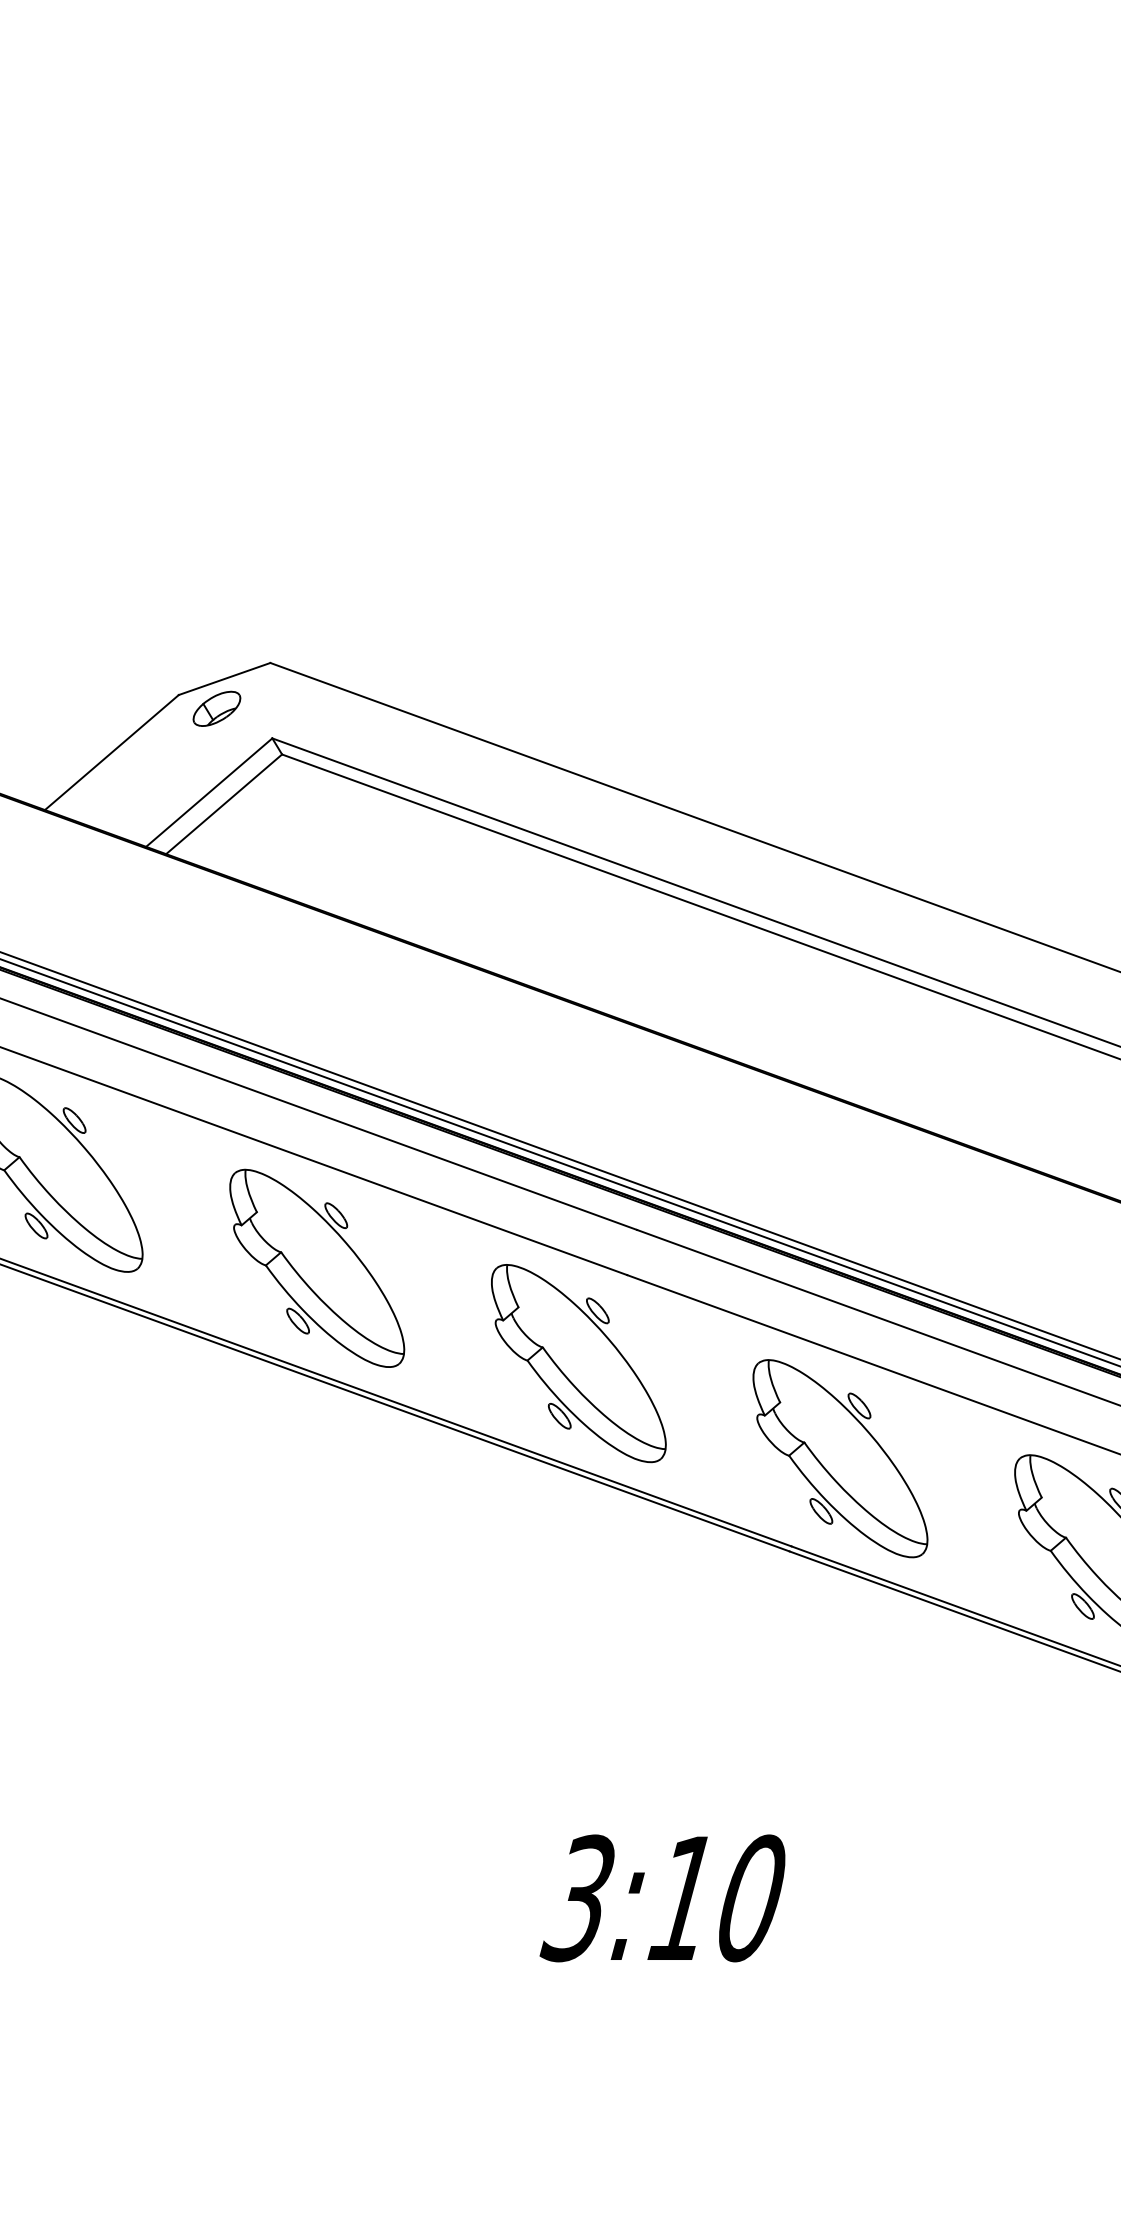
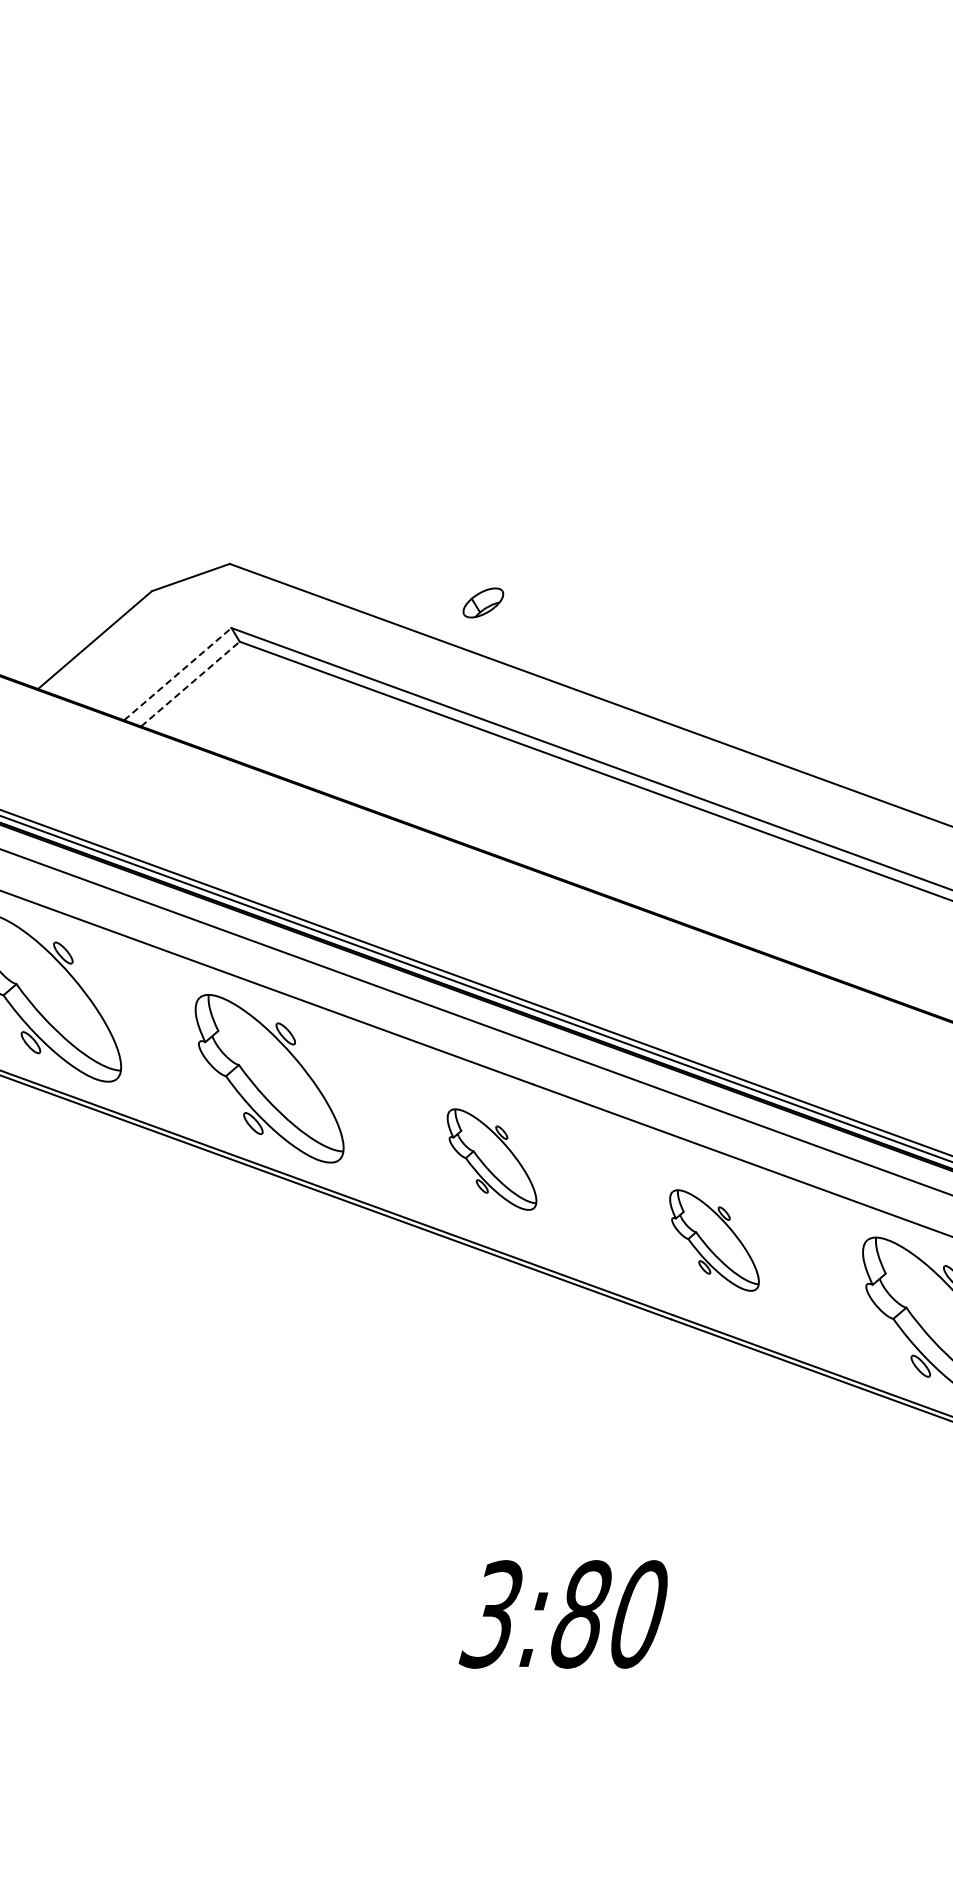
part: (217, 708) -> (483, 602), moved
line: (208, 793) -> (177, 674), solid -> dashed
line: (224, 804) -> (190, 684), solid -> dashed
part: (578, 1363) -> (491, 1159), size x0.6
part: (840, 1458) -> (714, 1240), size x0.6
text: (682, 1898) -> (580, 1614), 3:10 -> 3:80

